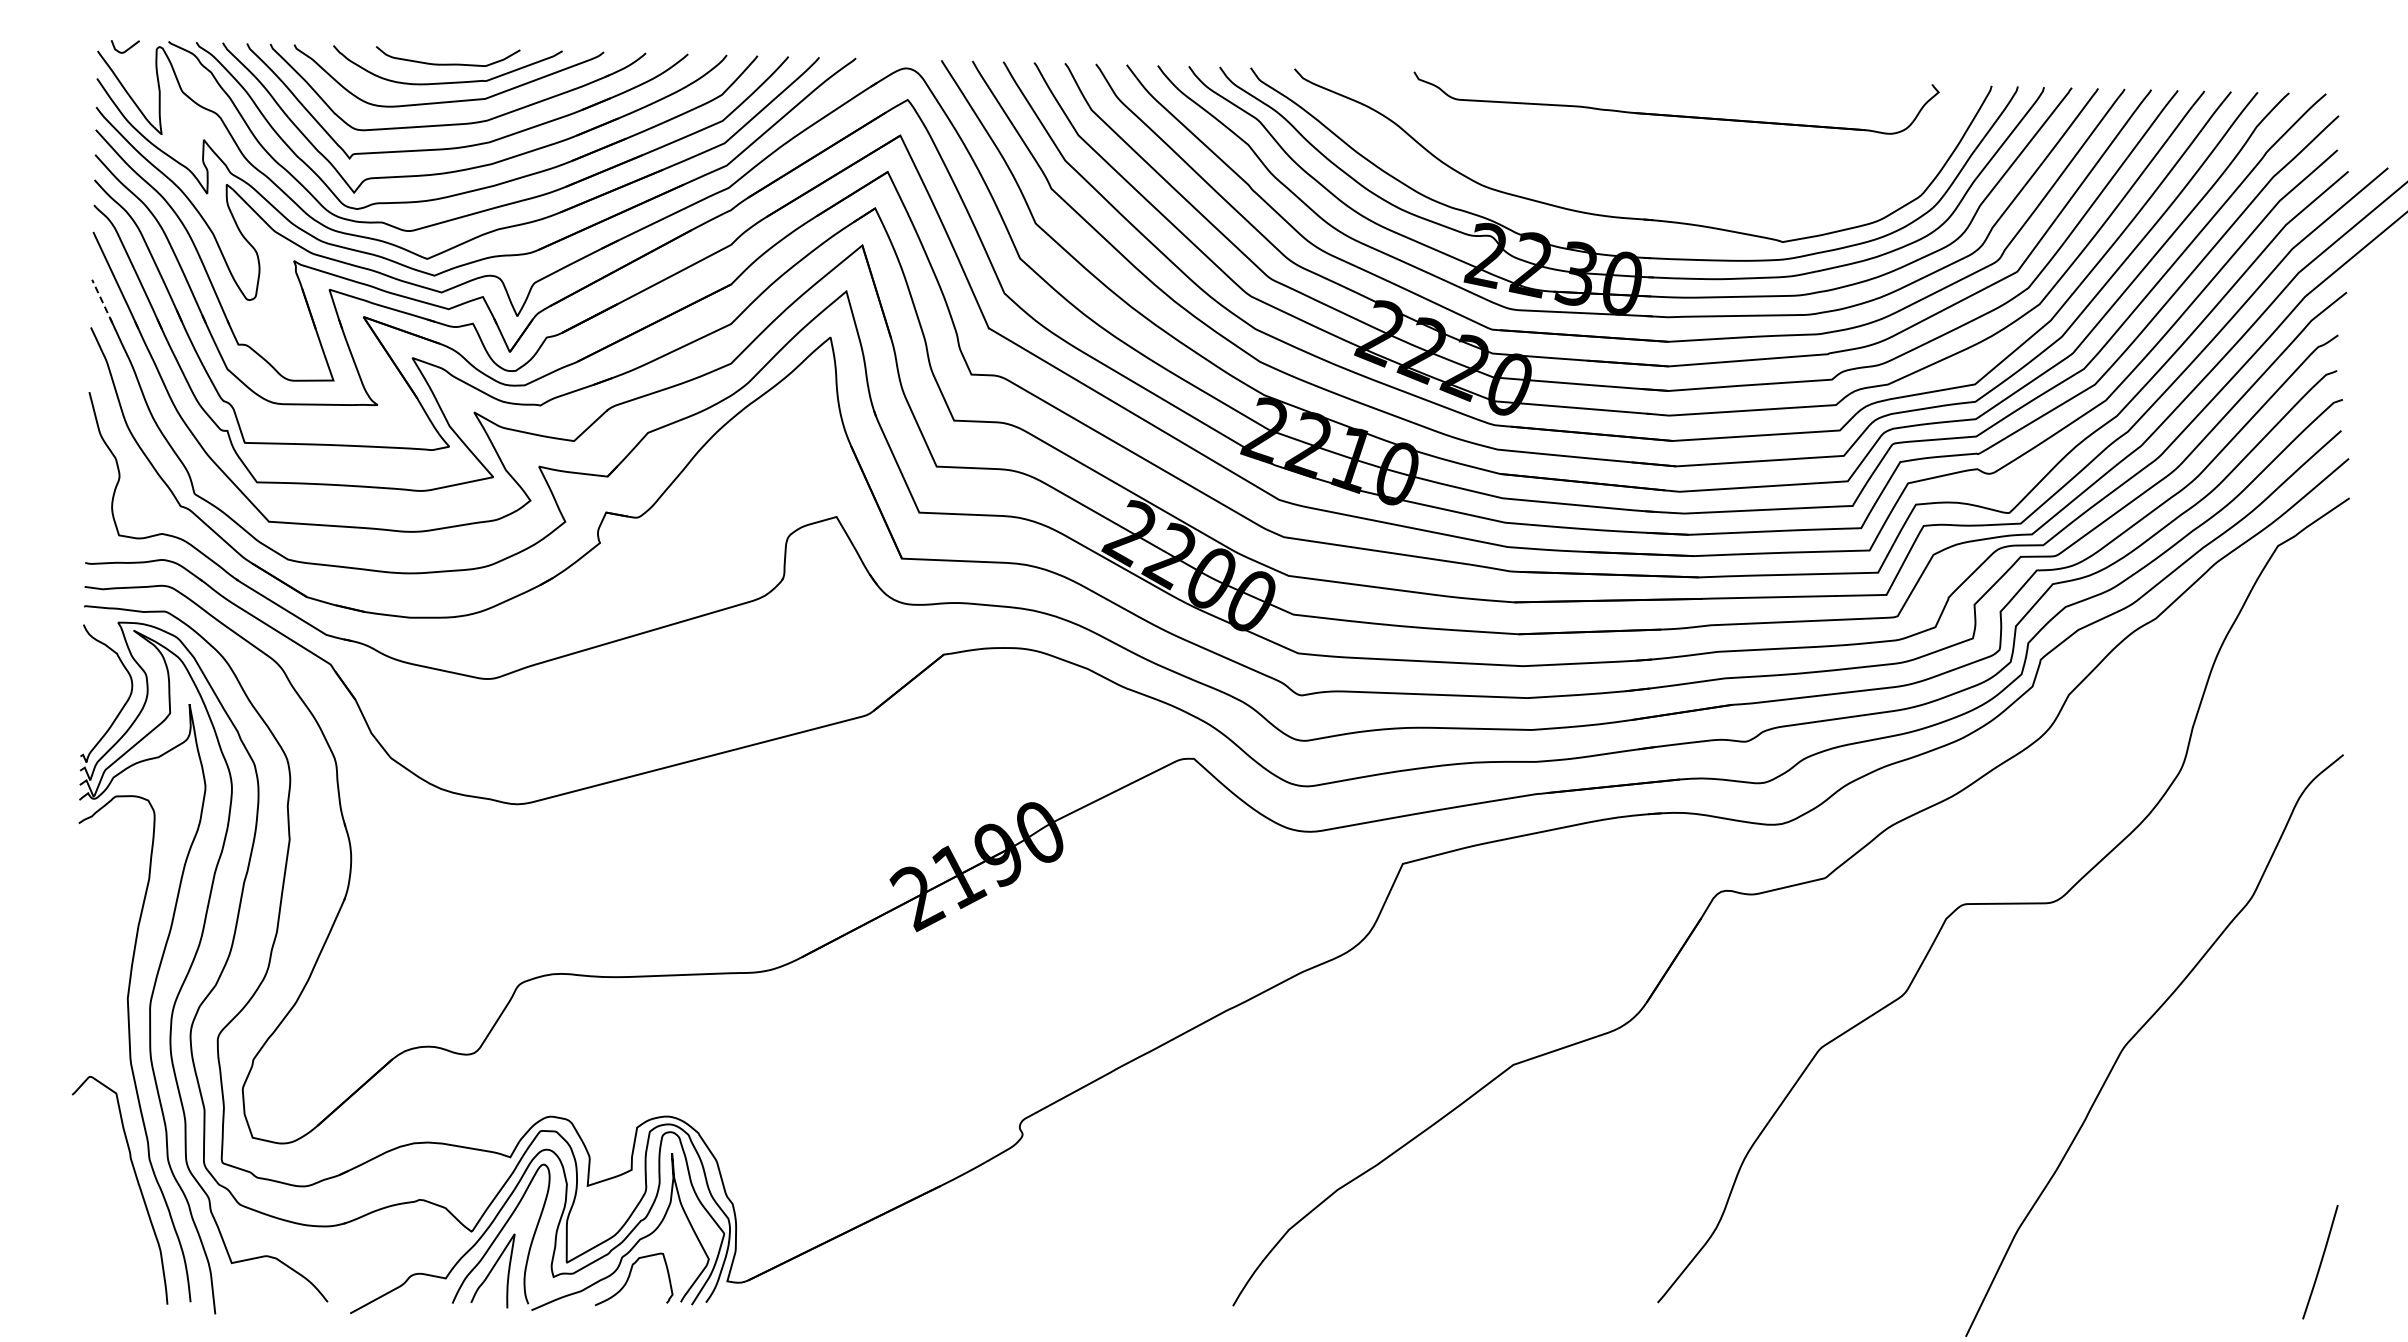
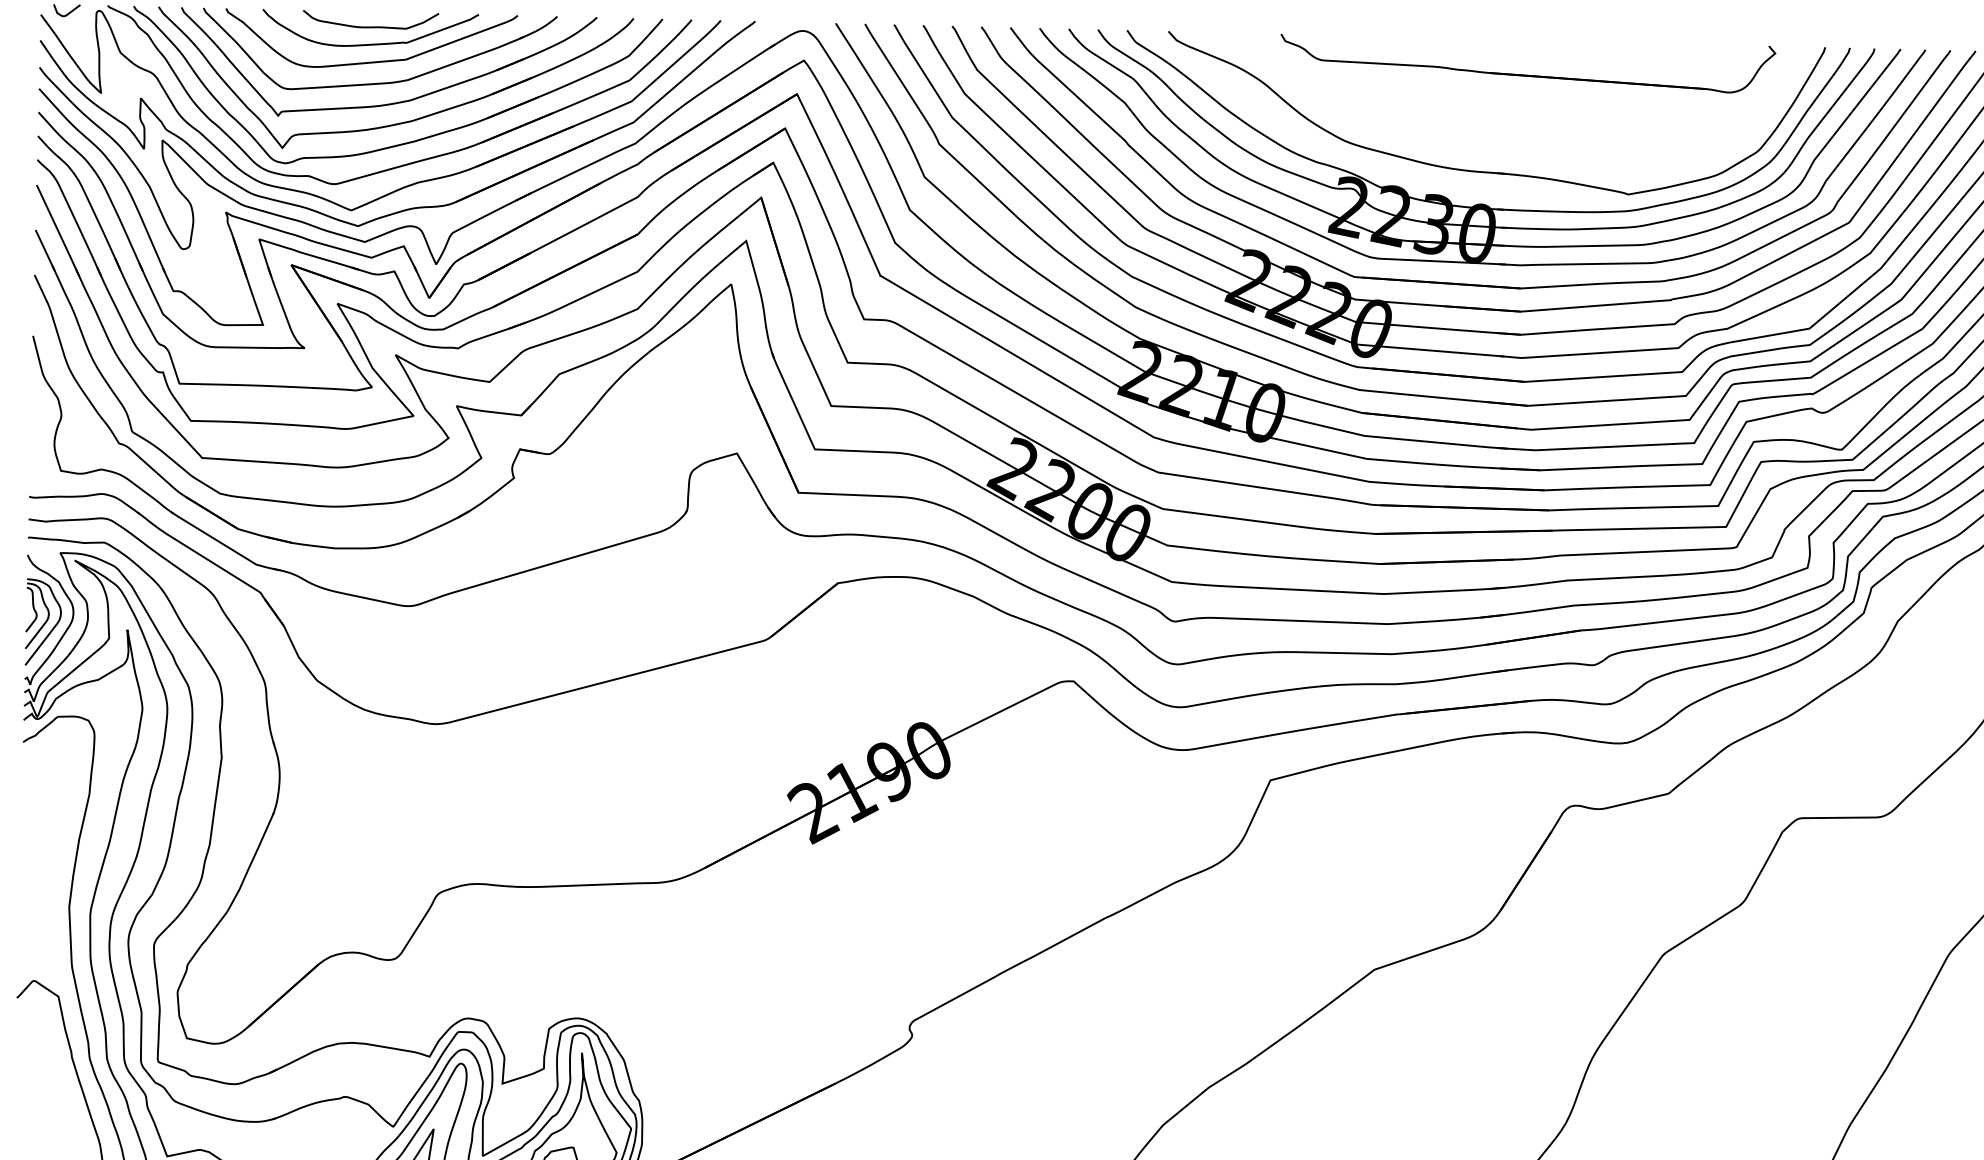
line: (102, 301) -> (45, 250), dashed -> solid
part: (99, 695) -> (42, 621), added

